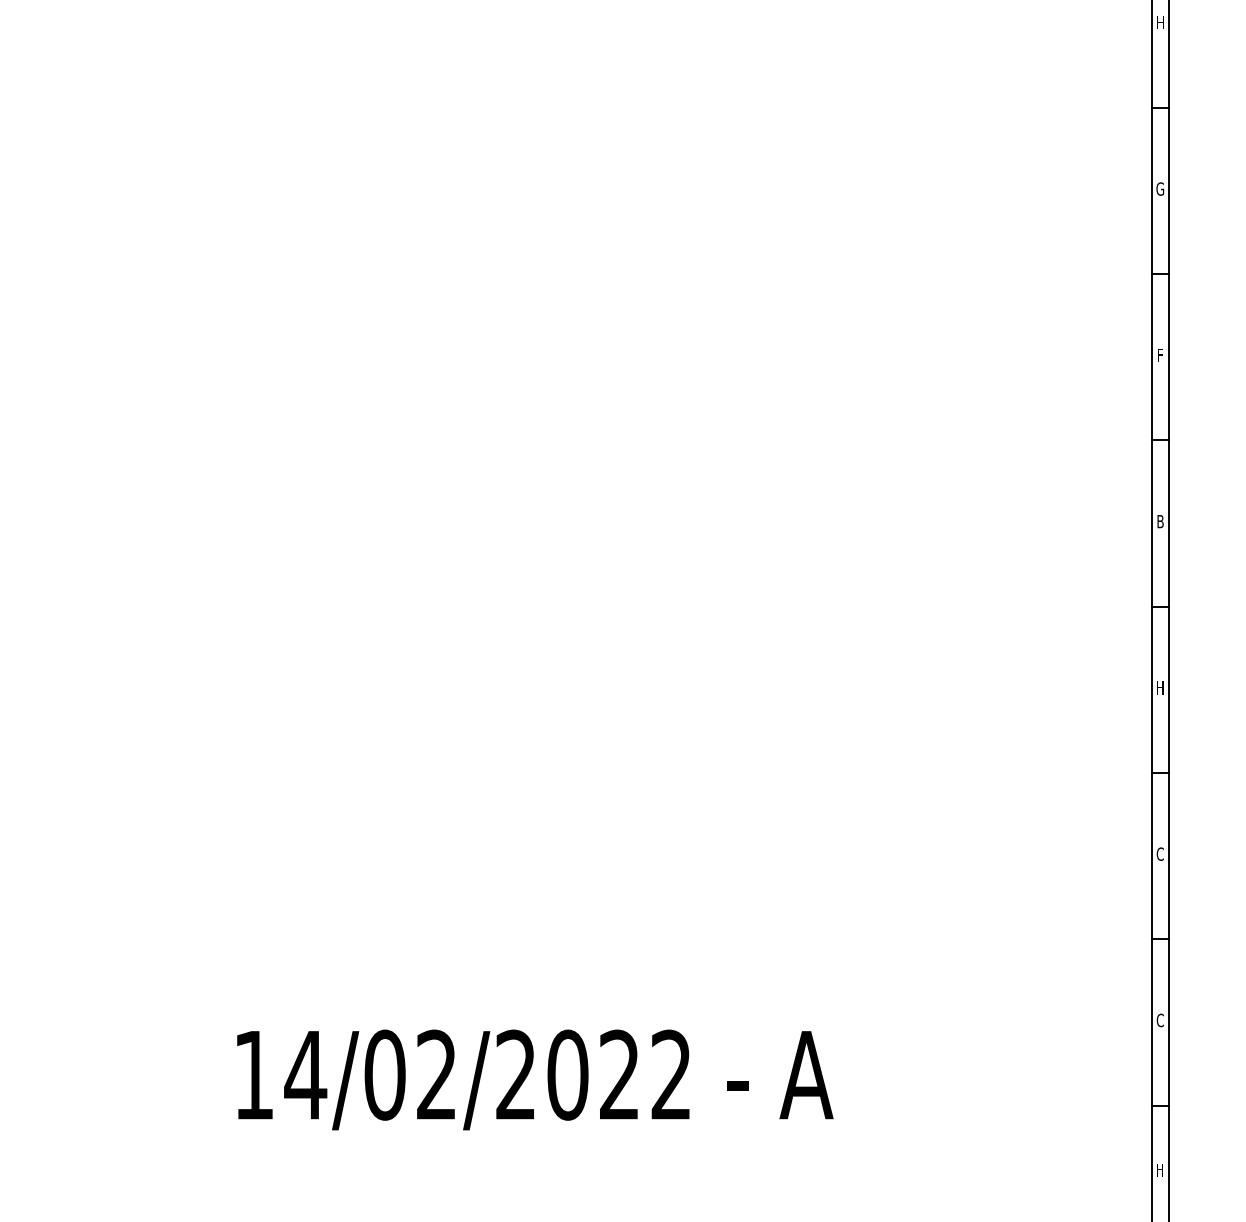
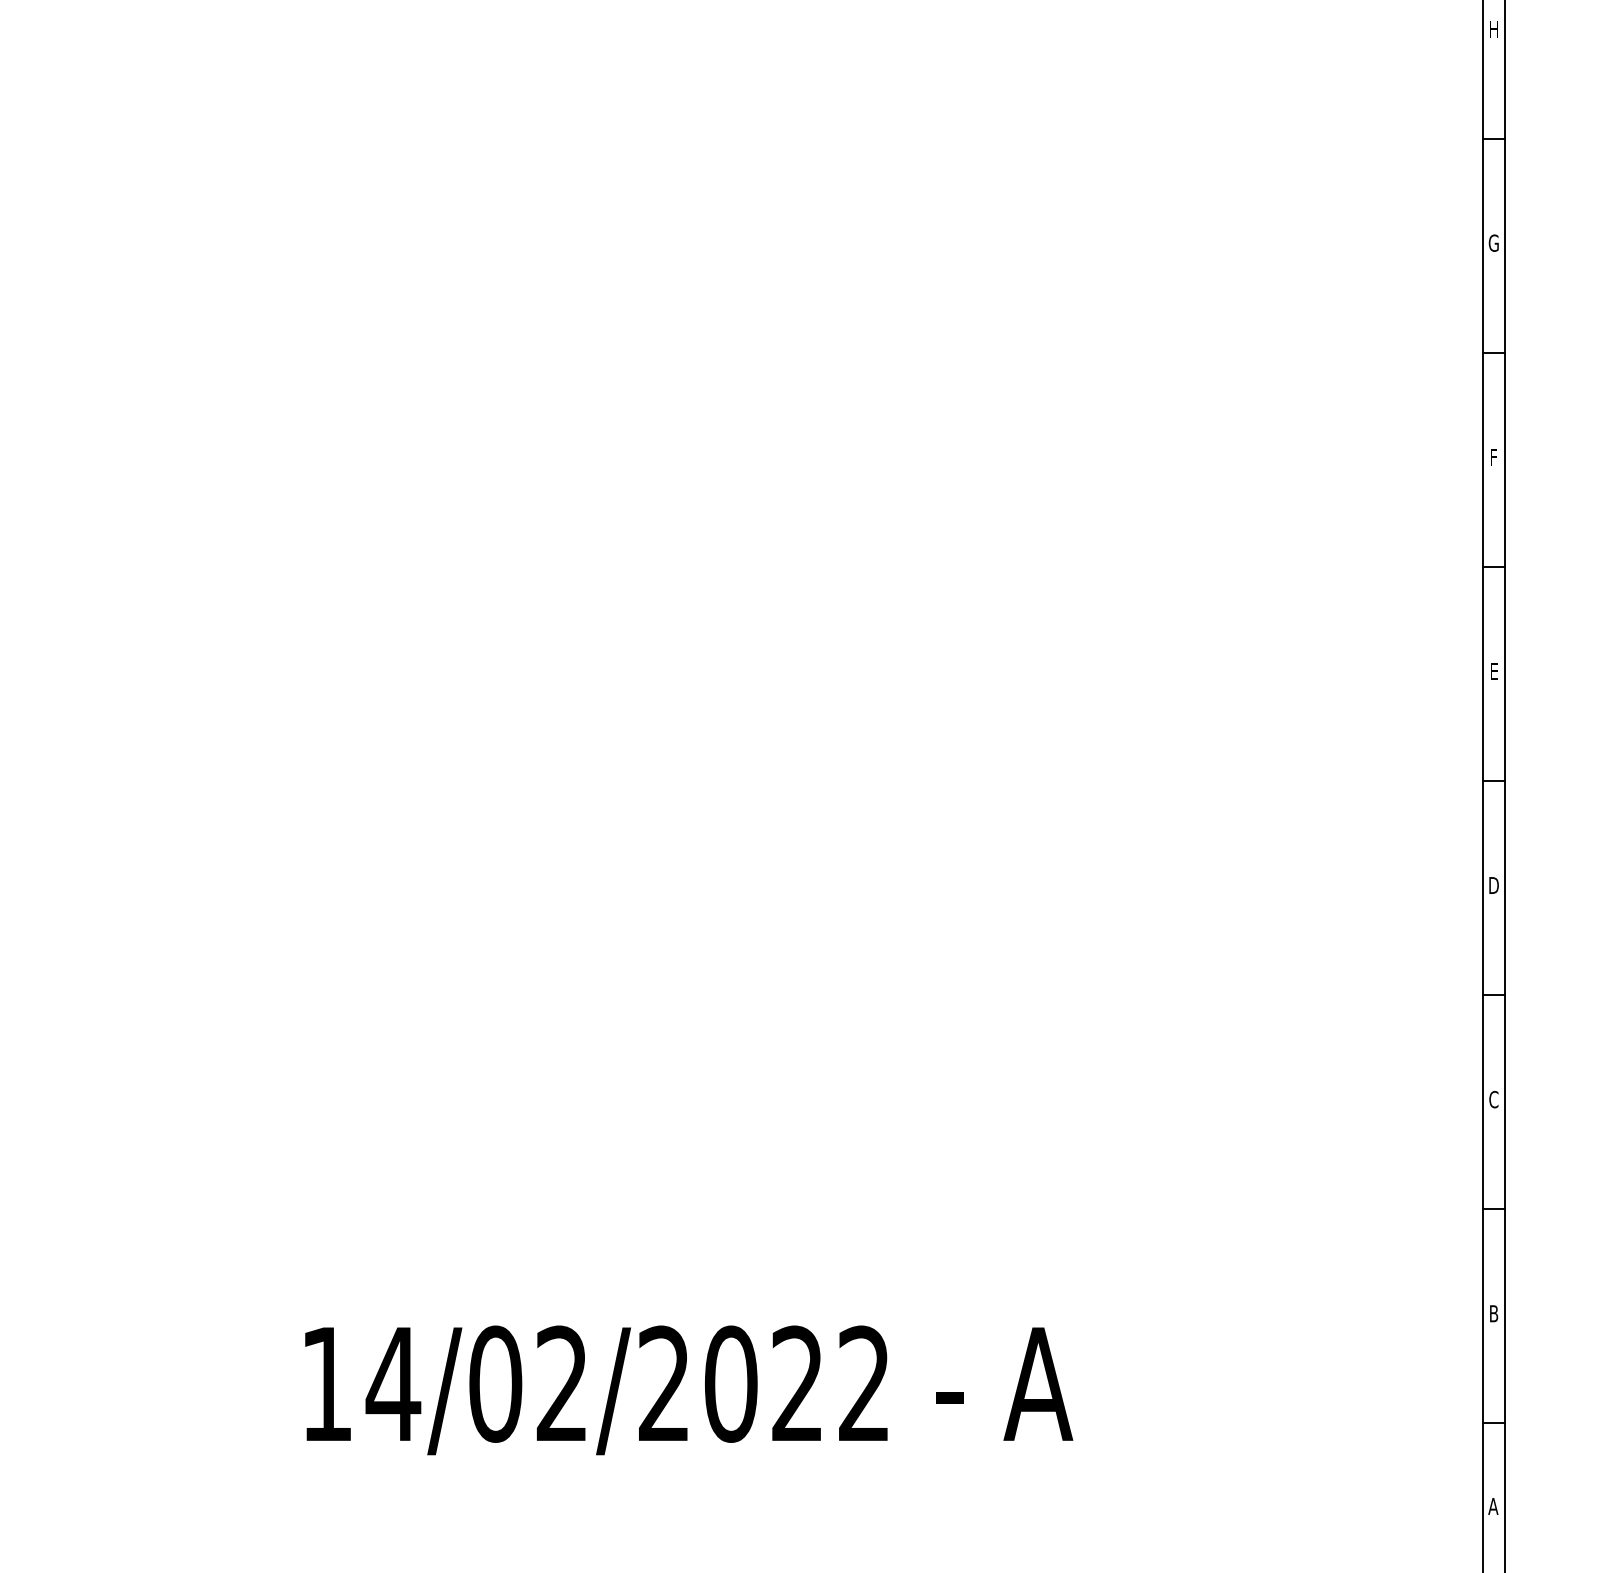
text: (1160, 521) -> (1494, 671), B -> E
text: (1160, 687) -> (1493, 885), H -> D
text: (1160, 1020) -> (1493, 1313), C -> B
text: (1160, 1170) -> (1493, 1506), H -> A

